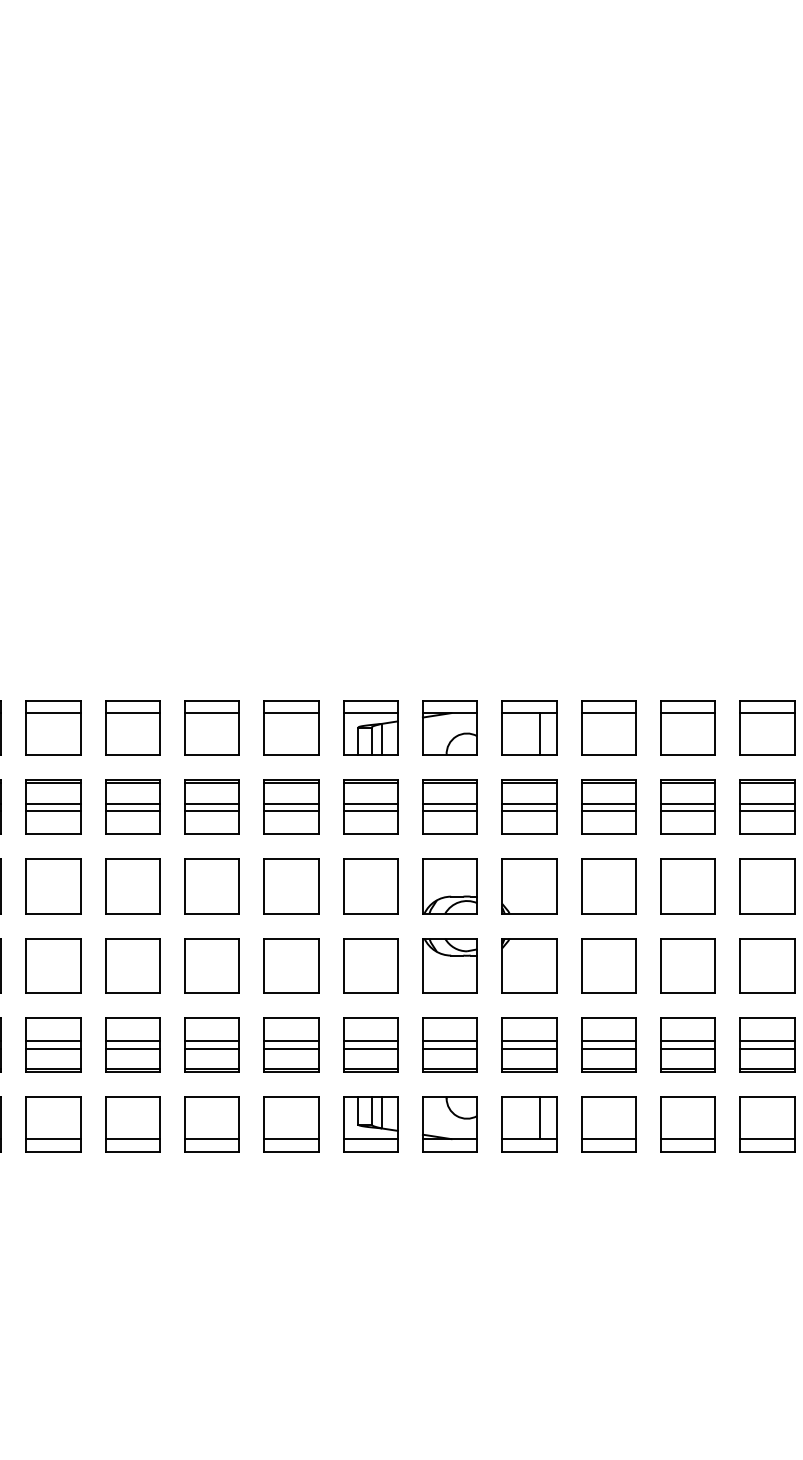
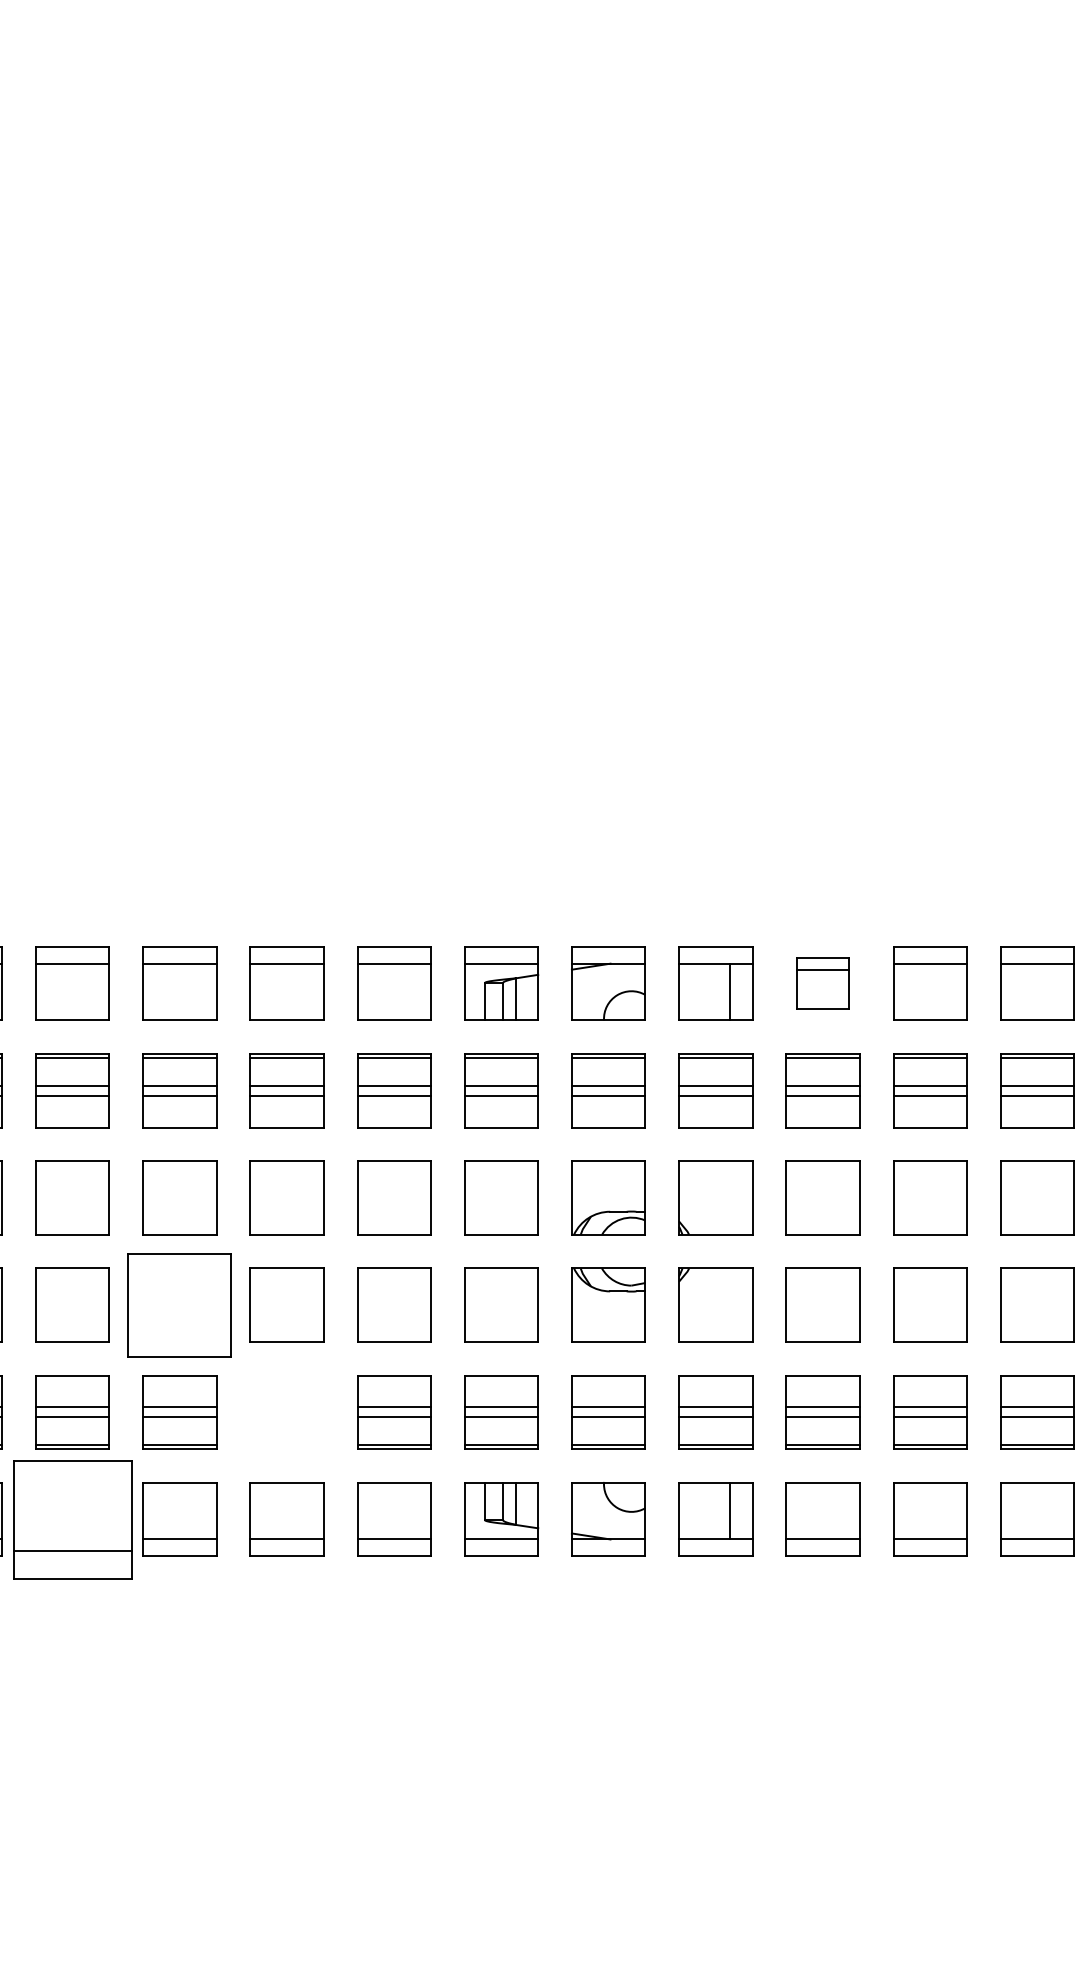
part: (608, 727) -> (822, 983), size x0.7
part: (132, 965) -> (179, 1304), size x1.4
part: (211, 1045) -> (286, 1412), removed
part: (53, 1124) -> (72, 1519), size x1.6

